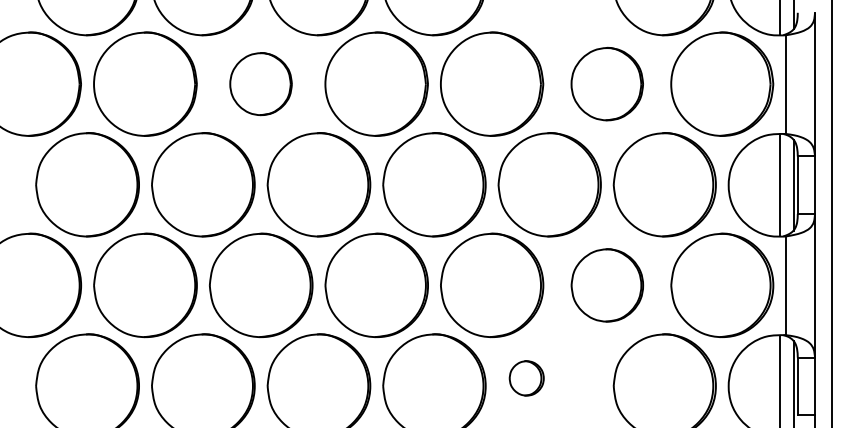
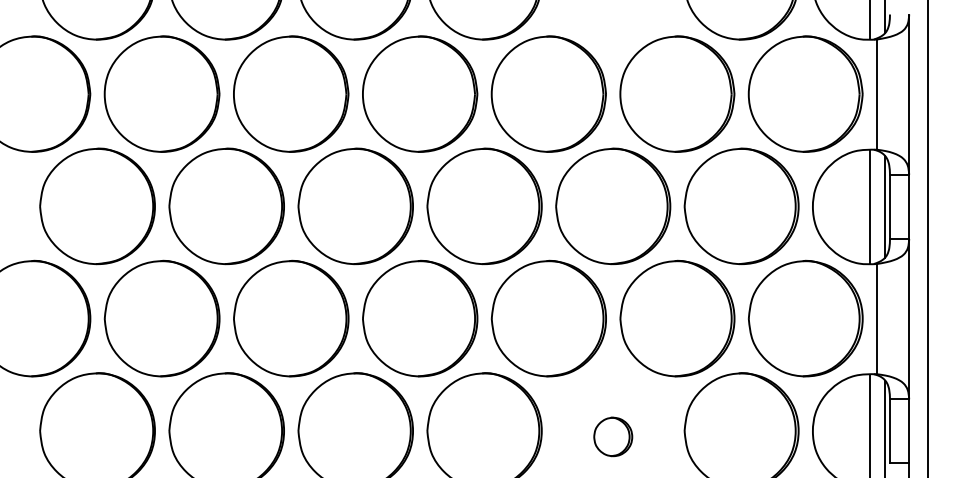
part: (260, 83) -> (290, 93), size x1.67
part: (607, 83) -> (677, 93), size x1.43
part: (607, 285) -> (677, 318), size x1.43
part: (526, 378) -> (612, 437), moved

